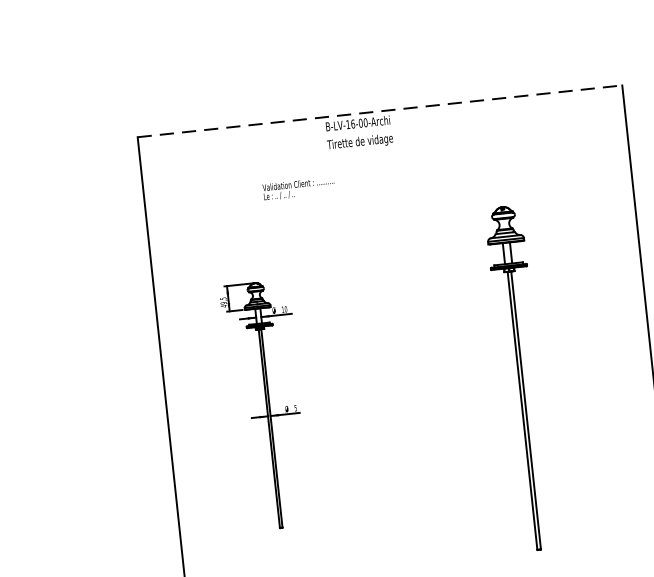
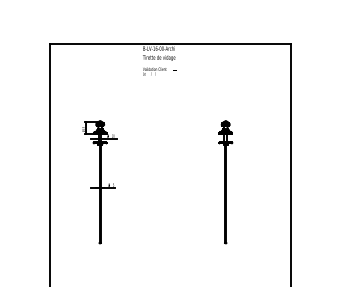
line: (379, 110) -> (170, 43), dashed -> solid
text: (296, 188) -> (159, 71), moved
part: (520, 378) -> (225, 182), size x0.71

